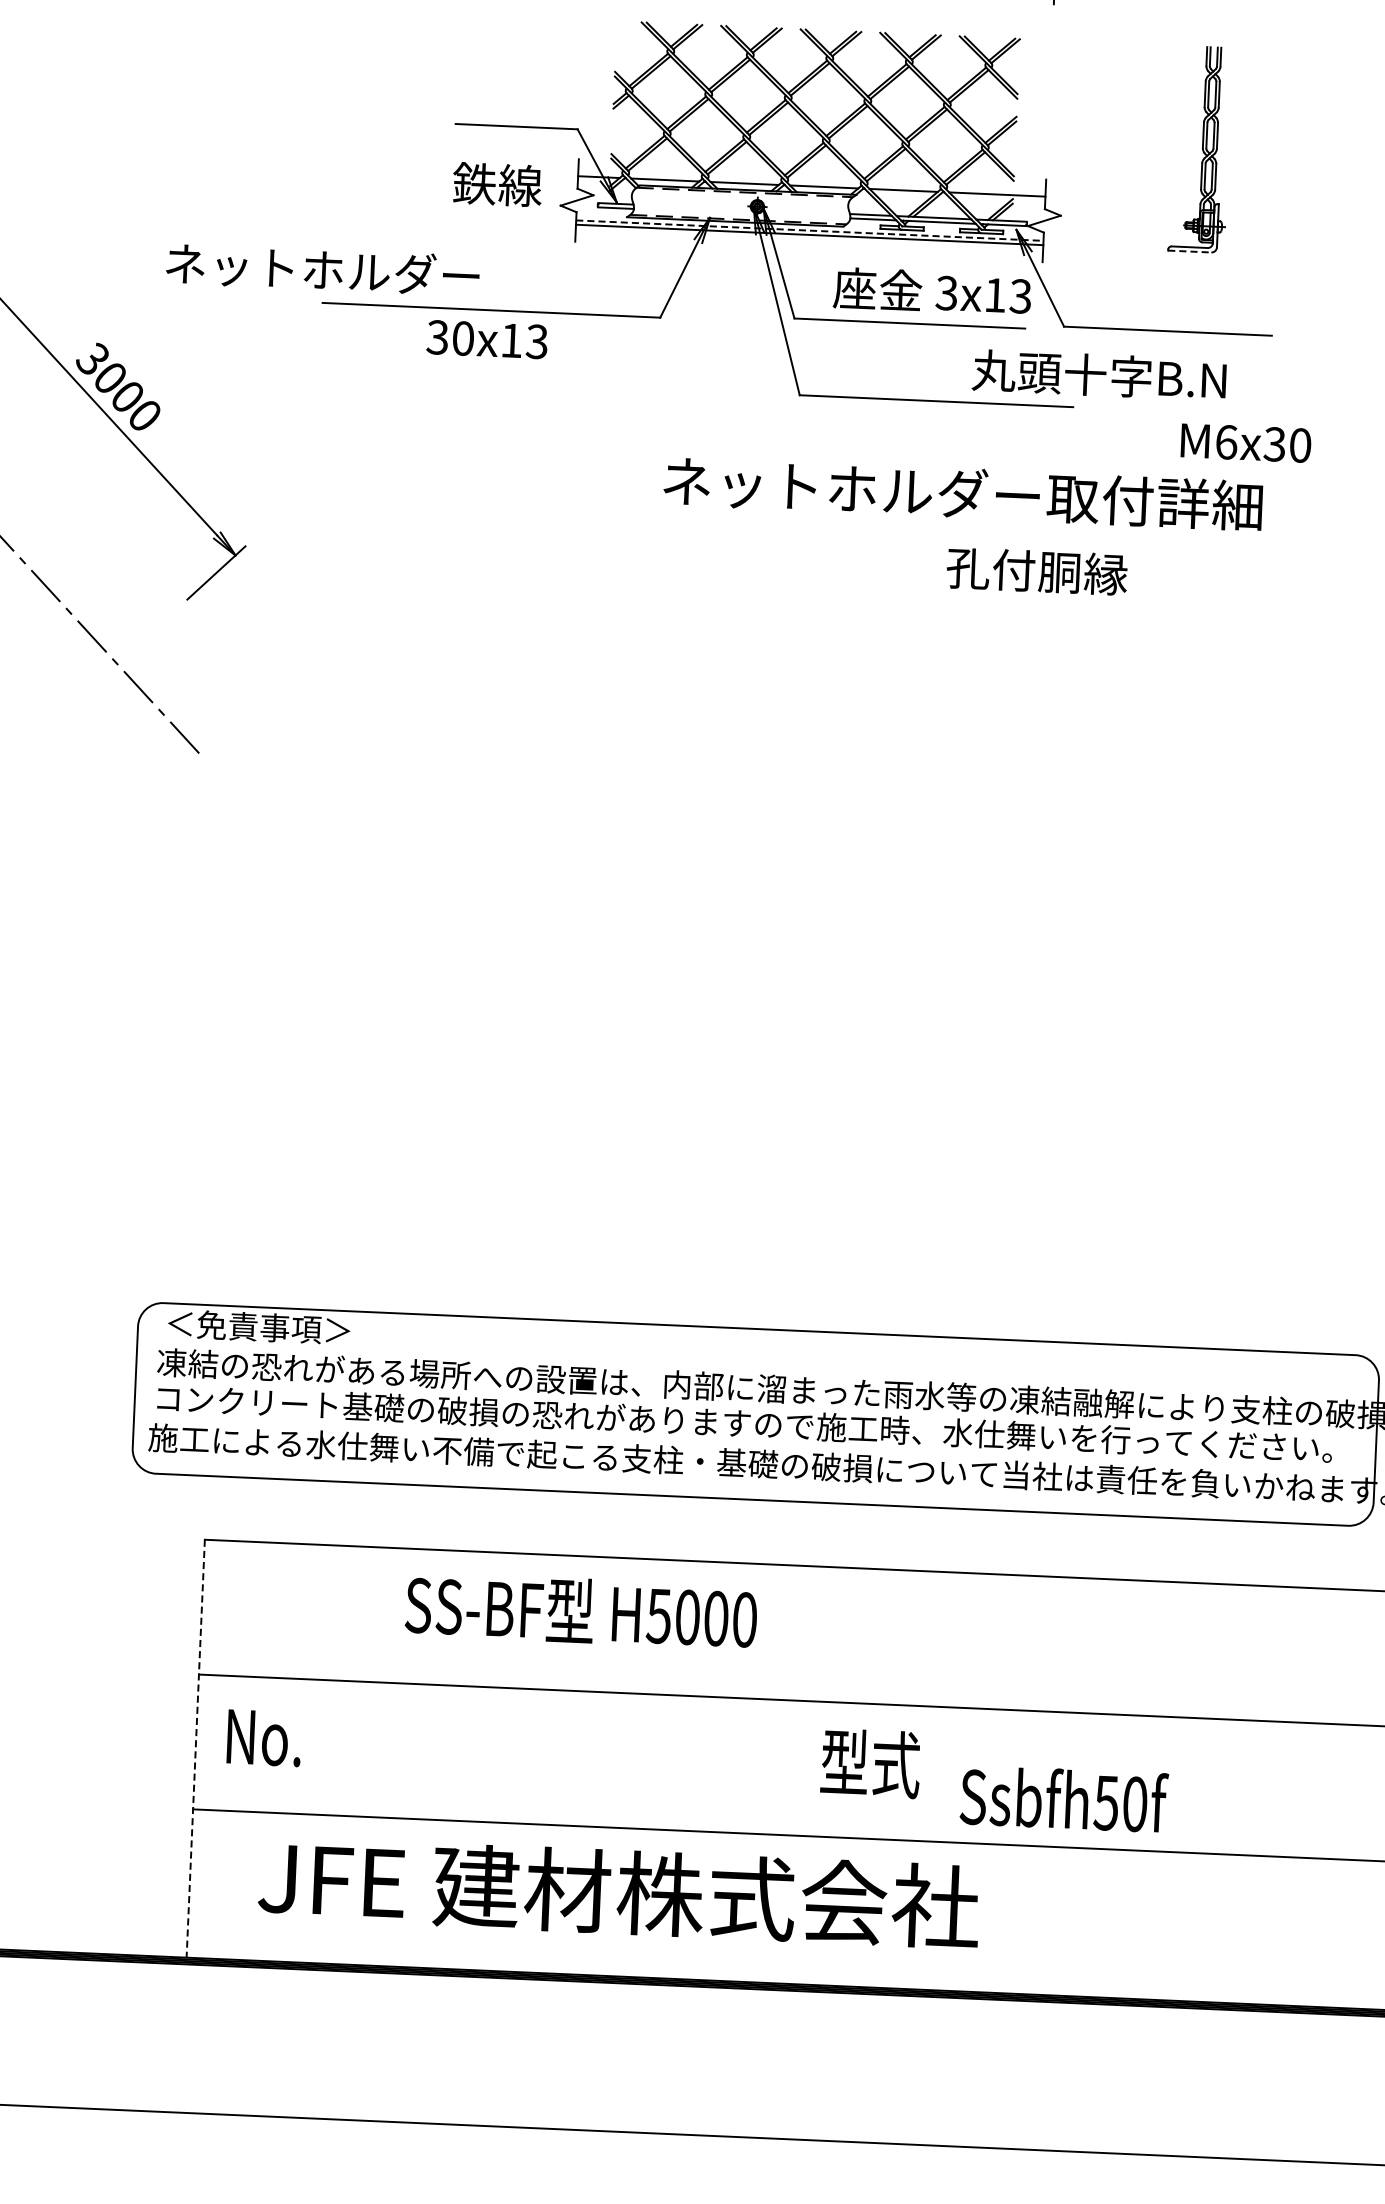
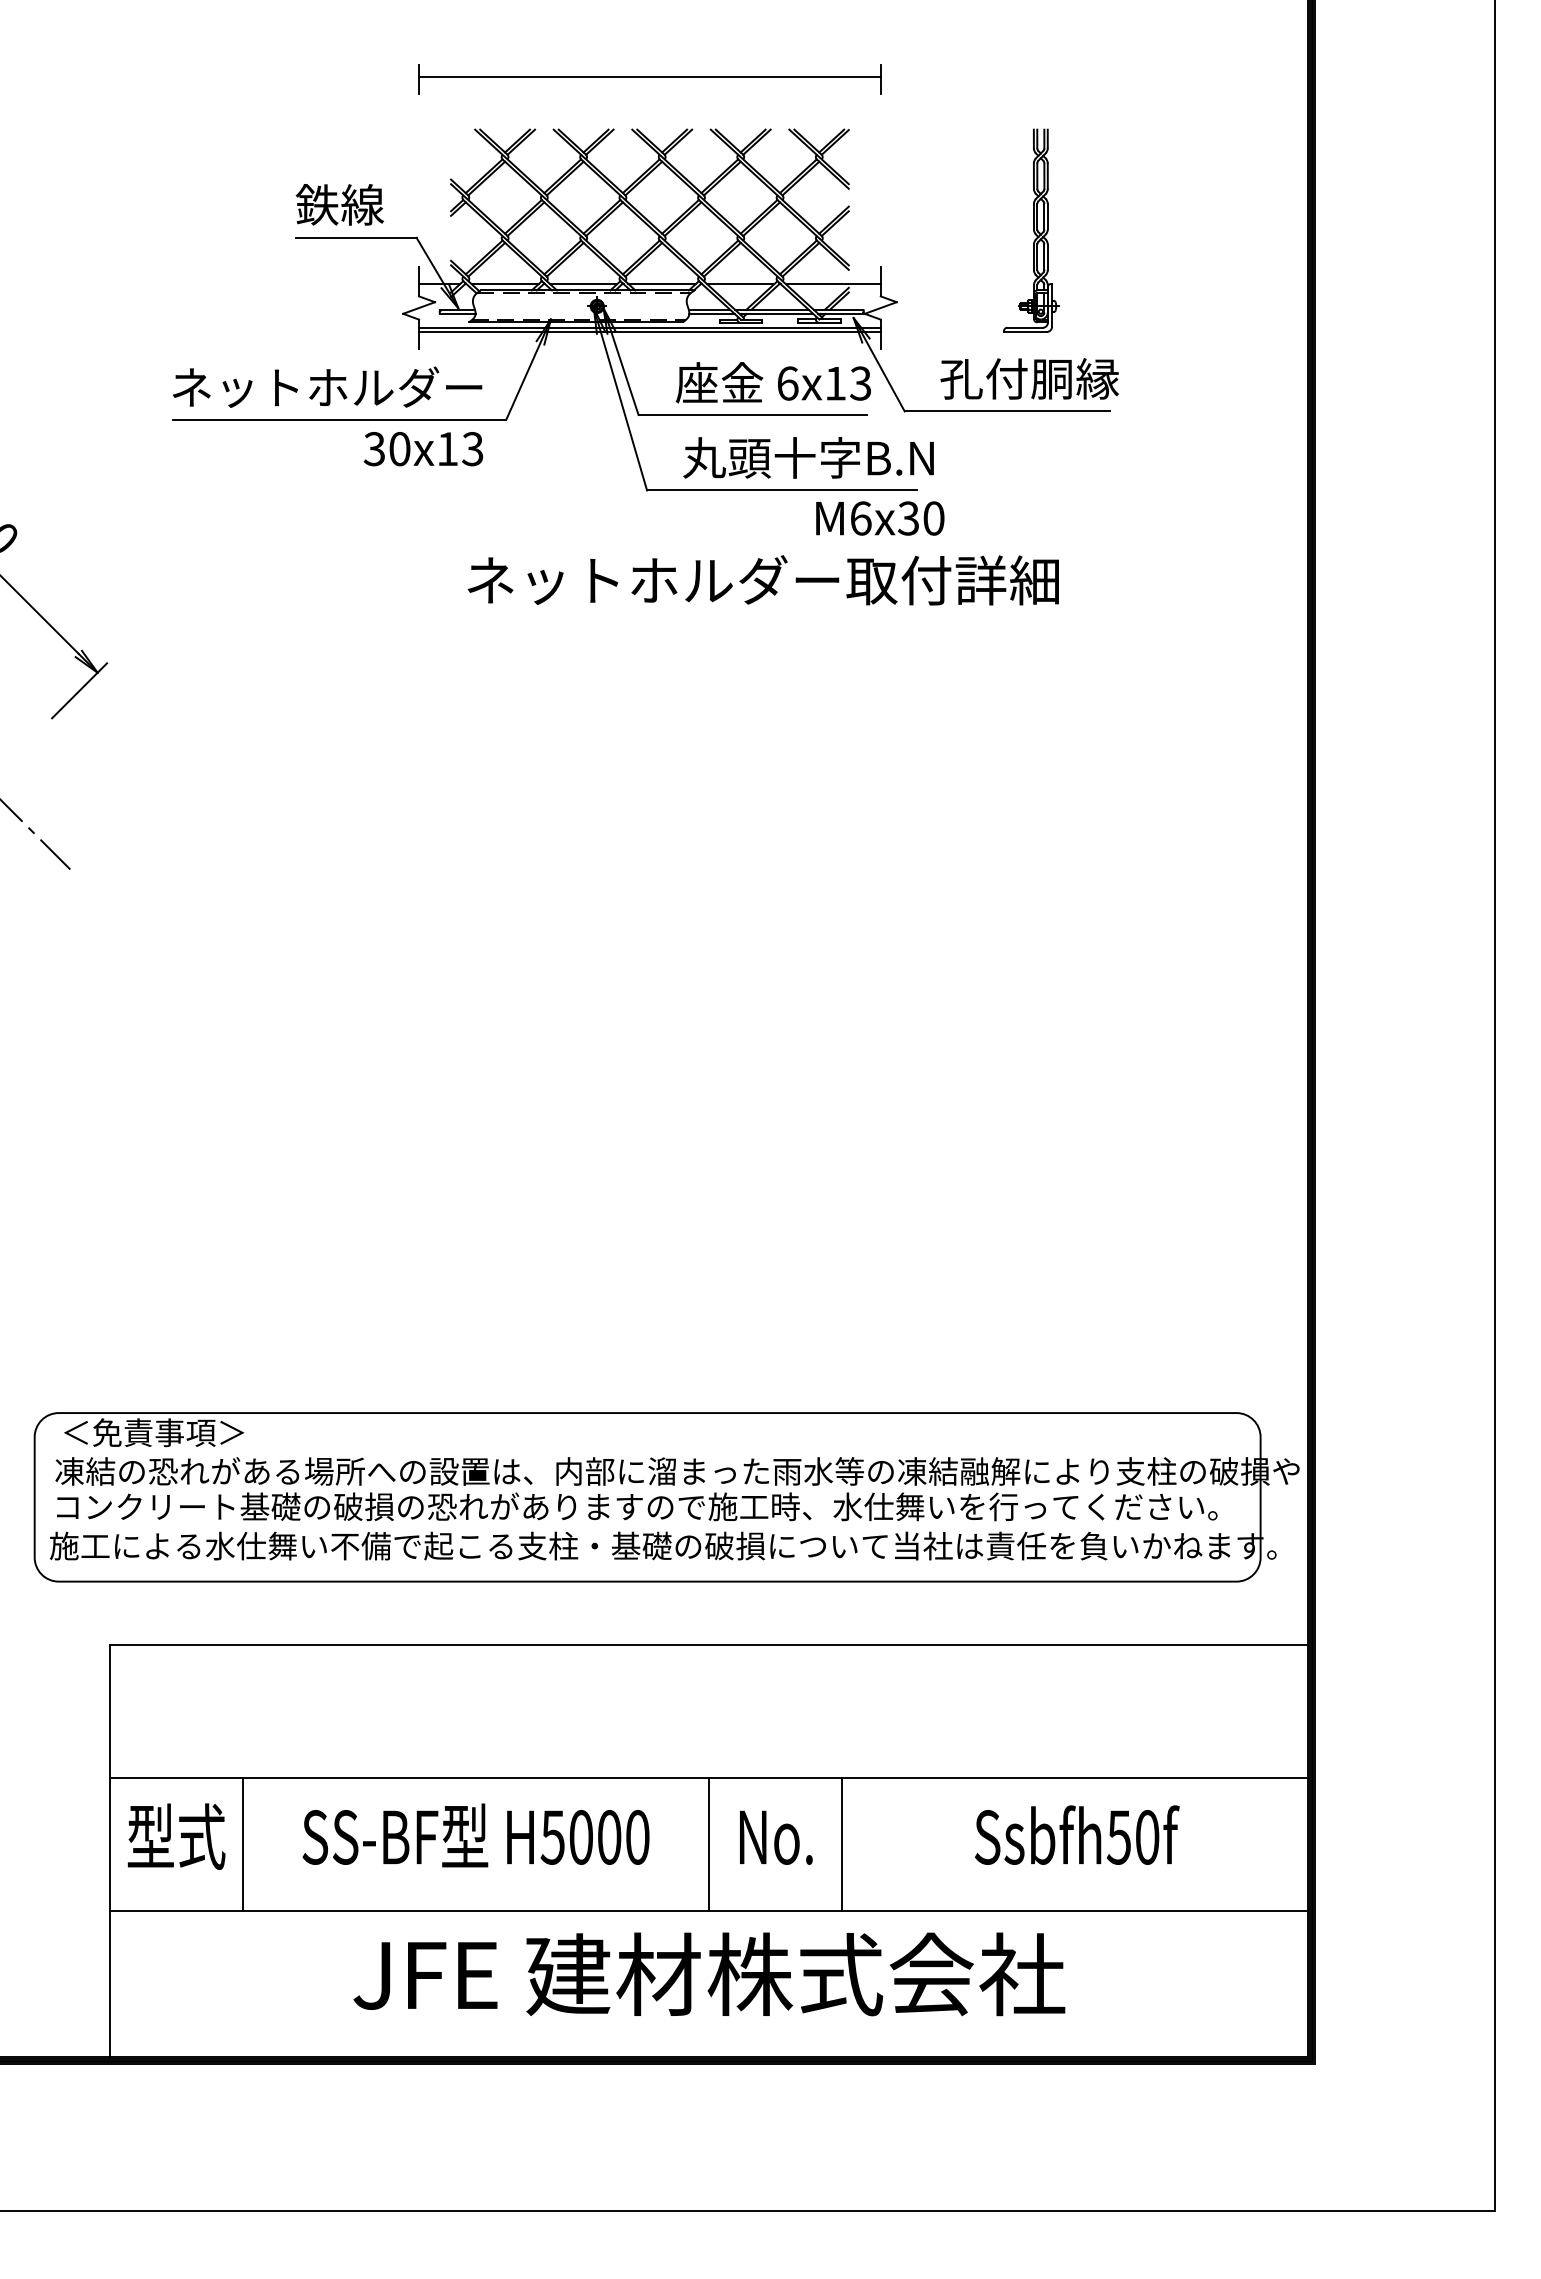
text: (497, 184) -> (339, 204), moved
line: (809, 230) -> (649, 327), dashed -> solid
line: (1189, 252) -> (1025, 332), dashed -> solid
text: (322, 268) -> (327, 386), moved
text: (946, 293) -> (787, 383), 3x13 -> 6x13
text: (487, 340) -> (423, 449), moved
text: (1099, 374) -> (808, 457), moved
text: (1246, 443) -> (880, 518), moved
text: (962, 493) -> (762, 580), moved
text: (1036, 570) -> (1029, 378), moved
text: (580, 1610) -> (475, 1835), moved
text: (263, 1736) -> (176, 1836), No. -> 型式
line: (330, 1746) -> (242, 1843), added
line: (195, 1749) -> (109, 1851), dashed -> solid
text: (870, 1763) -> (775, 1836), 型式 -> No.
line: (803, 1767) -> (709, 1843), added
line: (937, 1773) -> (842, 1843), added
text: (1064, 1798) -> (1077, 1834), moved
text: (619, 1892) -> (709, 1974), moved

